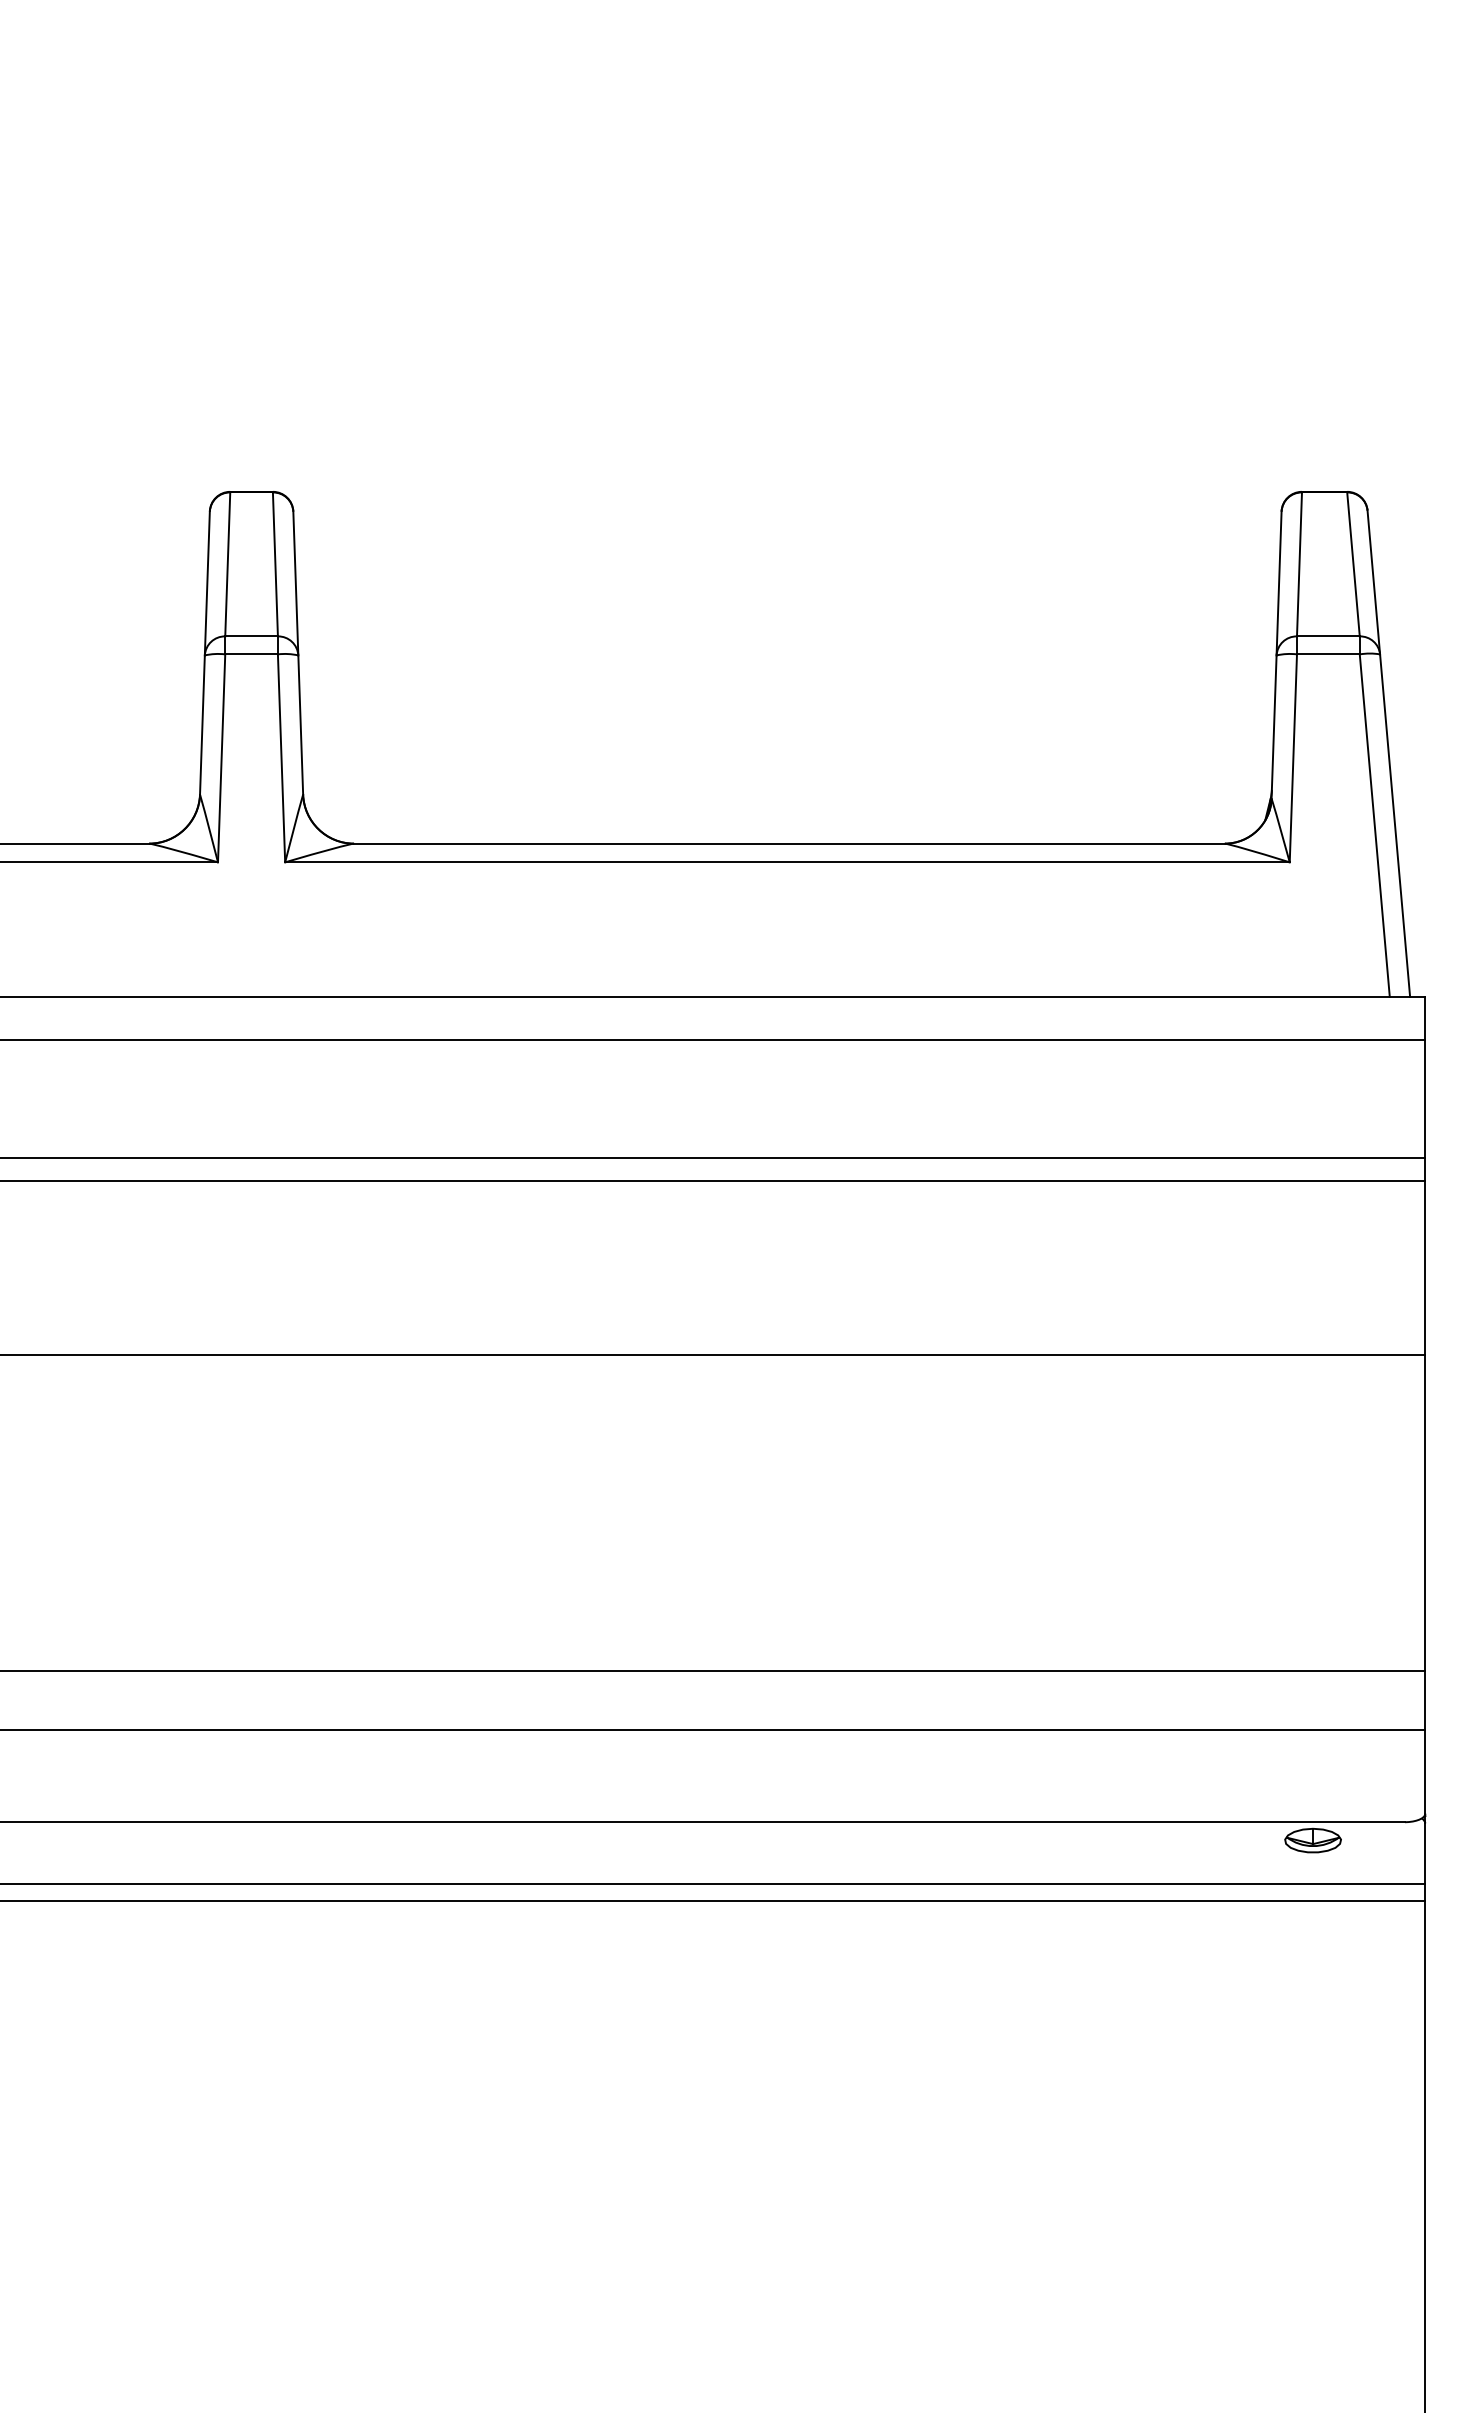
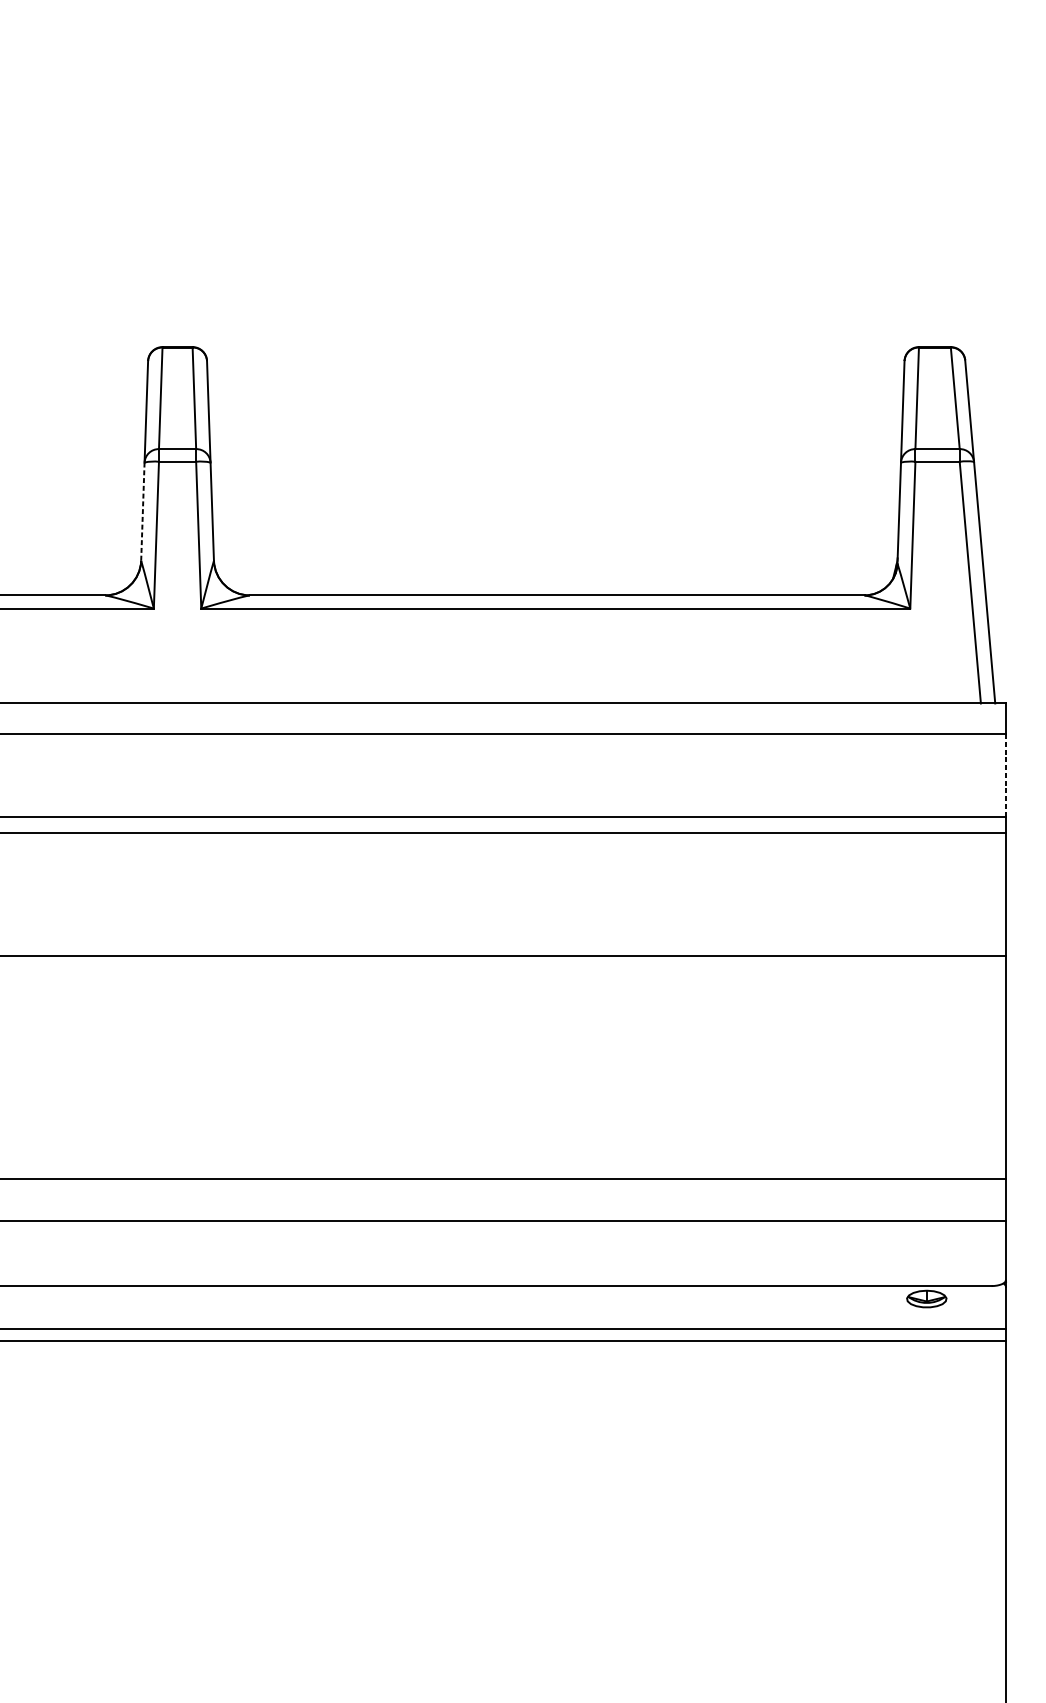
line: (202, 724) -> (142, 511), solid -> dashed
line: (1425, 1098) -> (1006, 775), solid -> dashed

